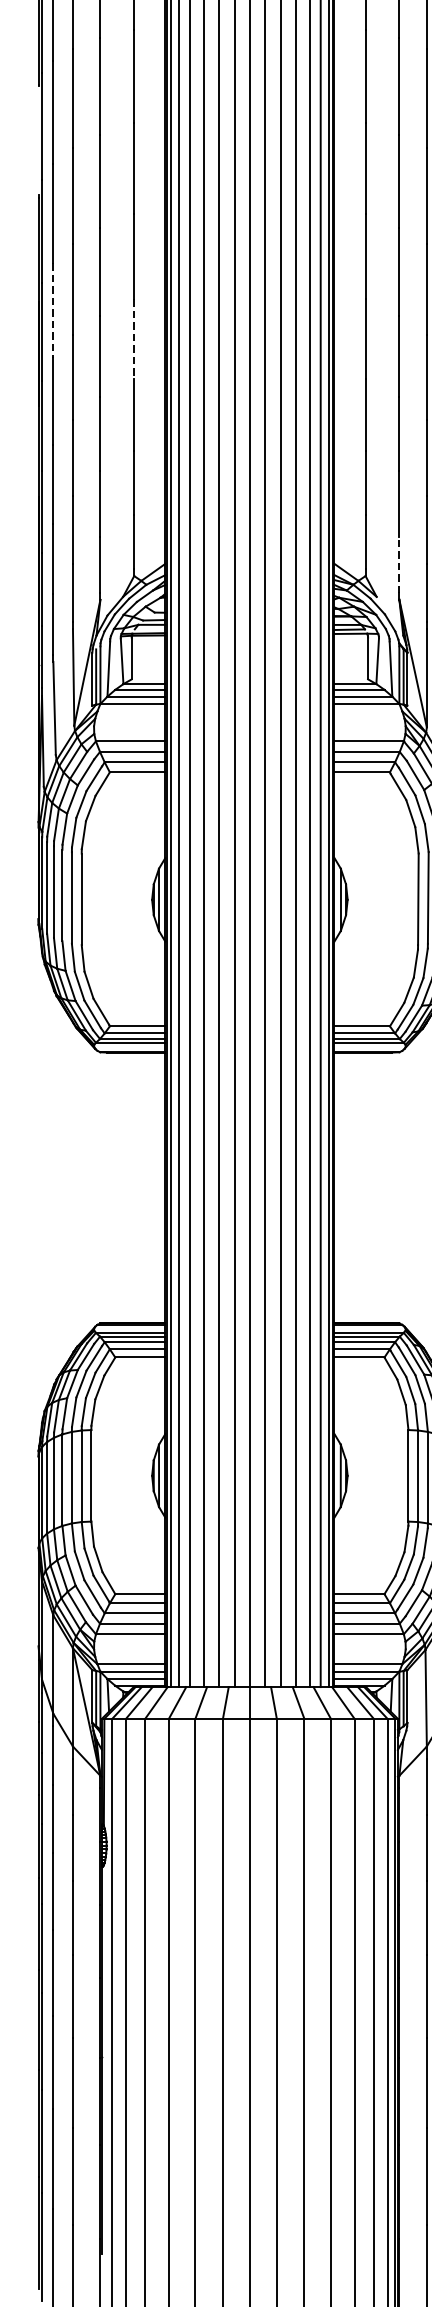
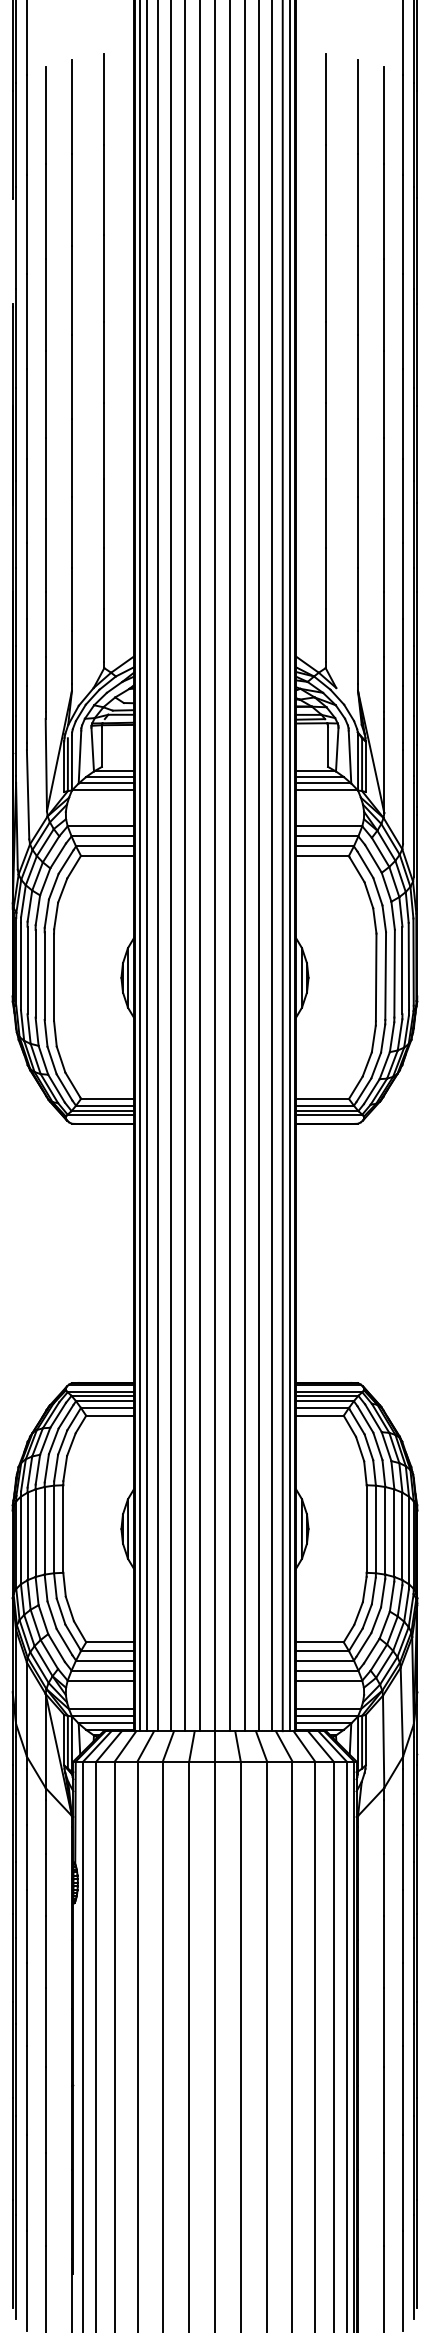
line: (52, 311) -> (26, 414), dashed -> solid
line: (134, 339) -> (104, 441), dashed -> solid
line: (399, 564) -> (358, 657), dashed -> solid

